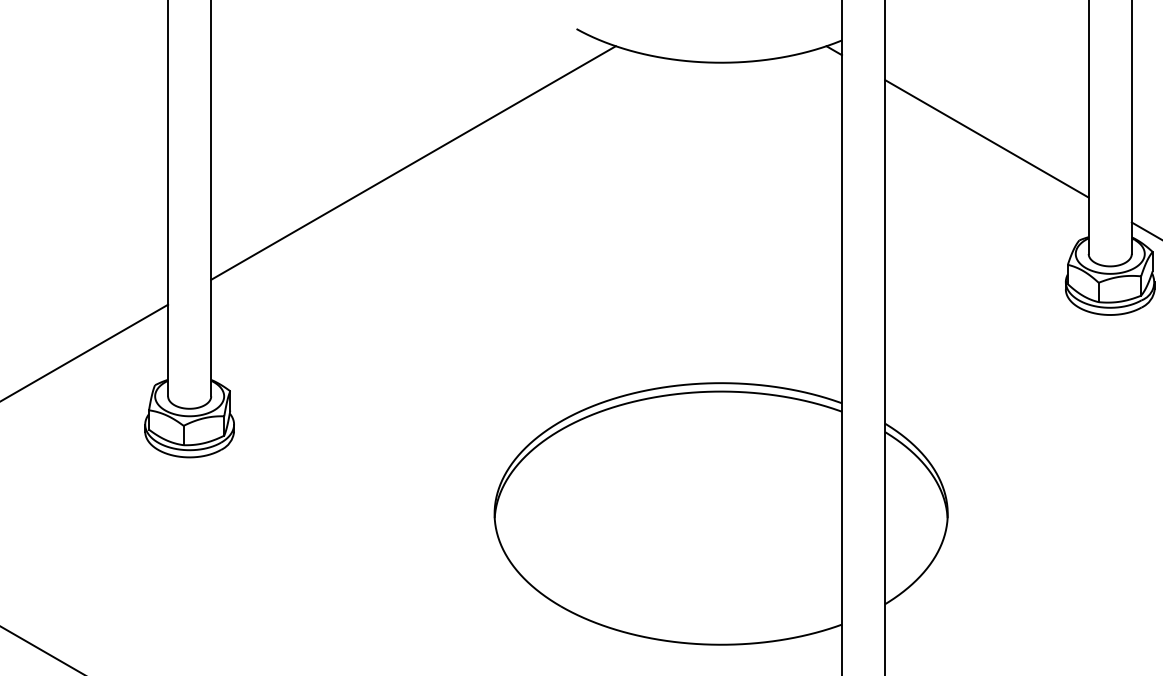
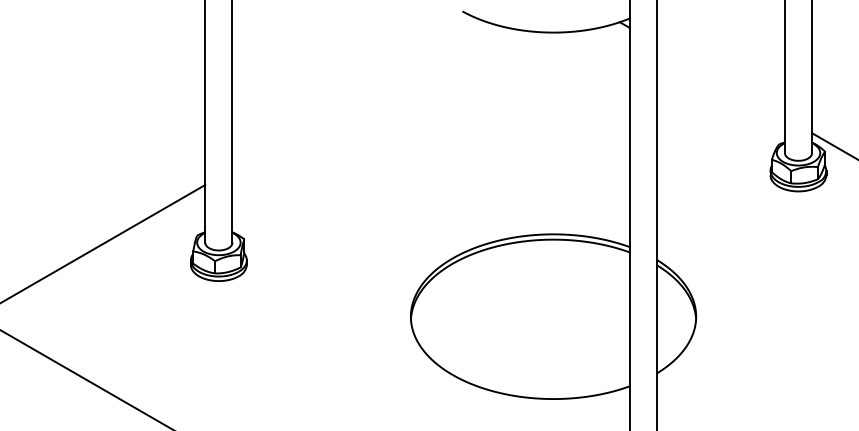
line: (986, 138) -> (720, 80), removed
line: (412, 162) -> (359, 95), removed

